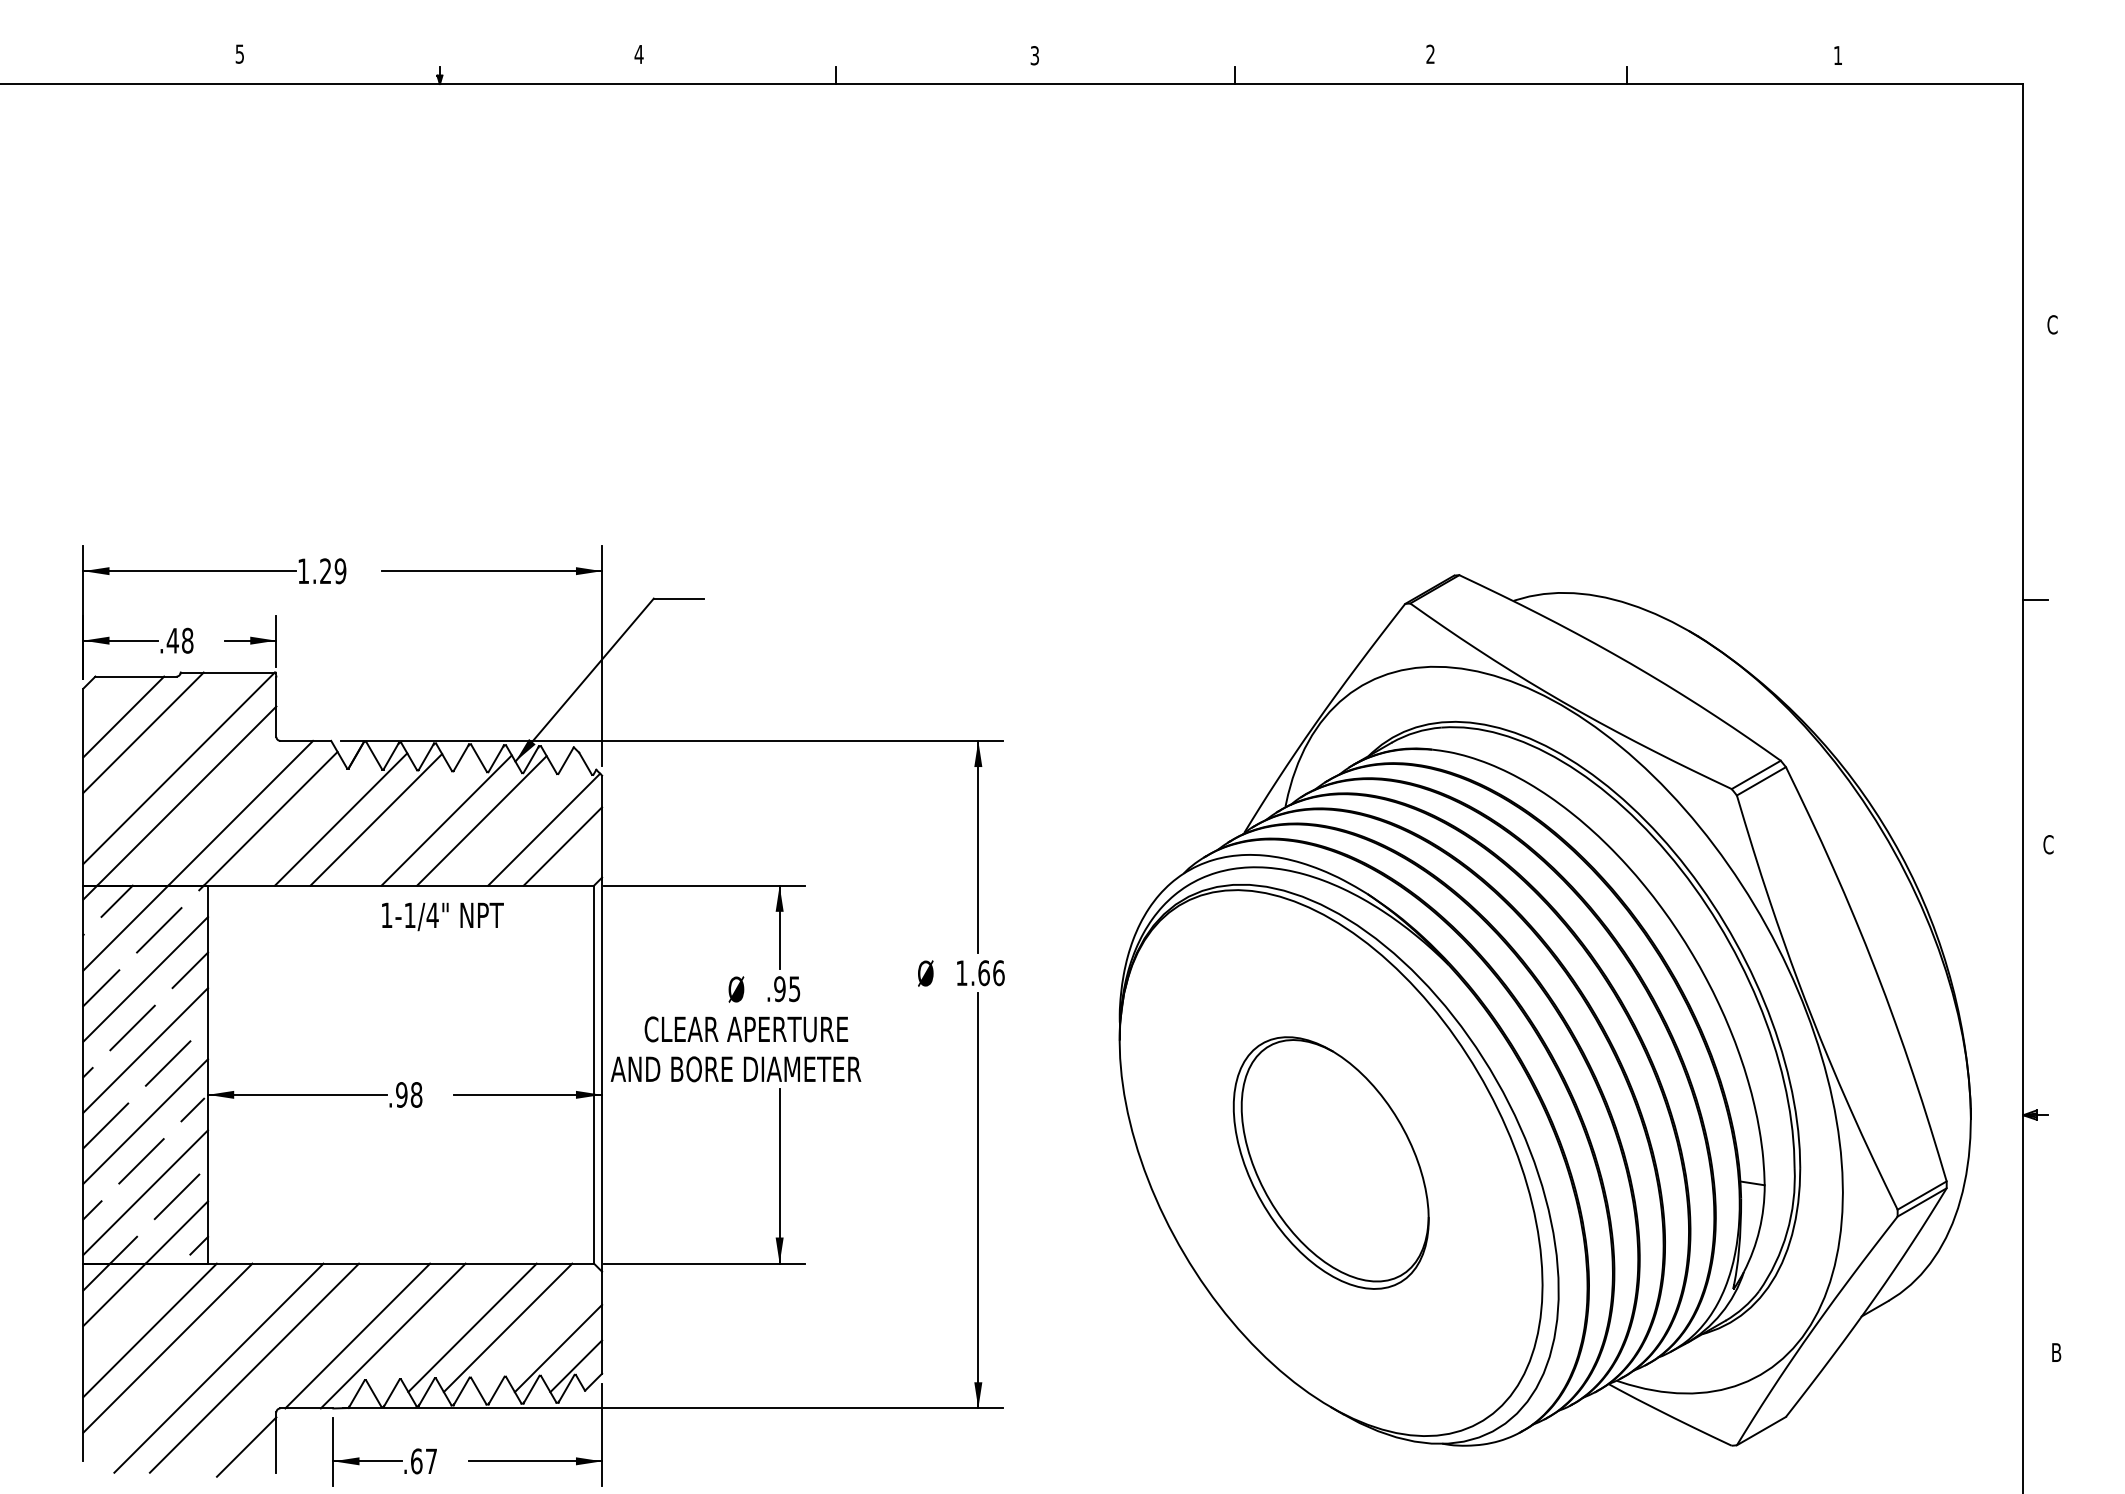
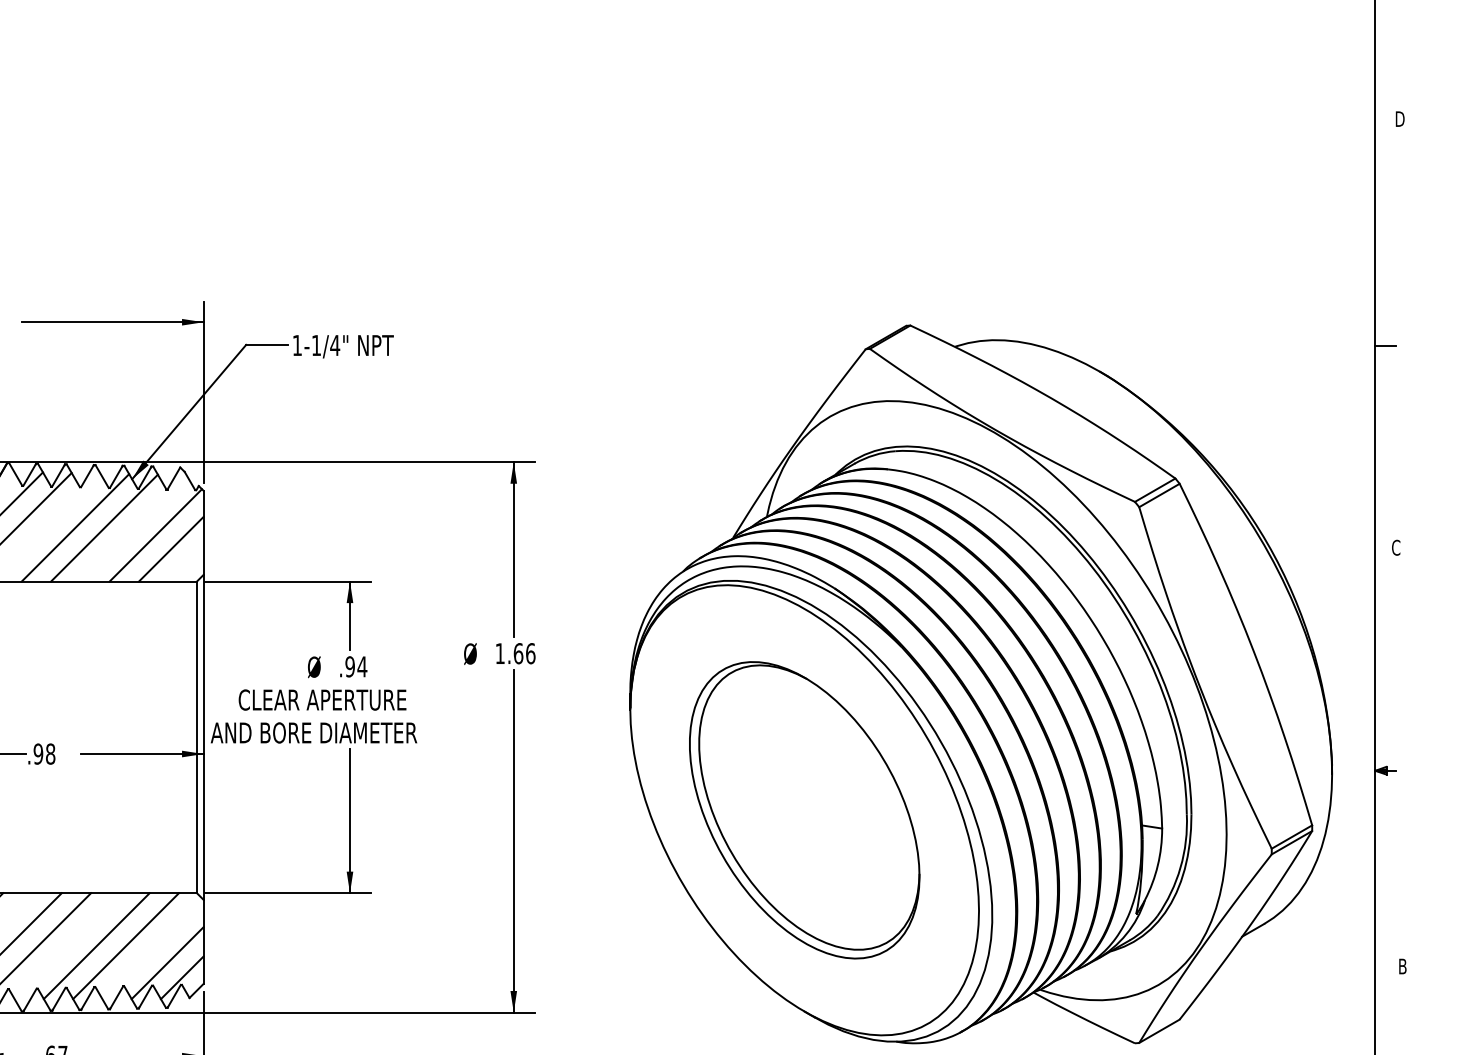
text: (2052, 324) -> (1399, 118), C -> D
text: (442, 916) -> (343, 346), moved
text: (794, 989) -> (362, 667), .95 -> .94
part: (1331, 1162) -> (804, 809), size x1.43

